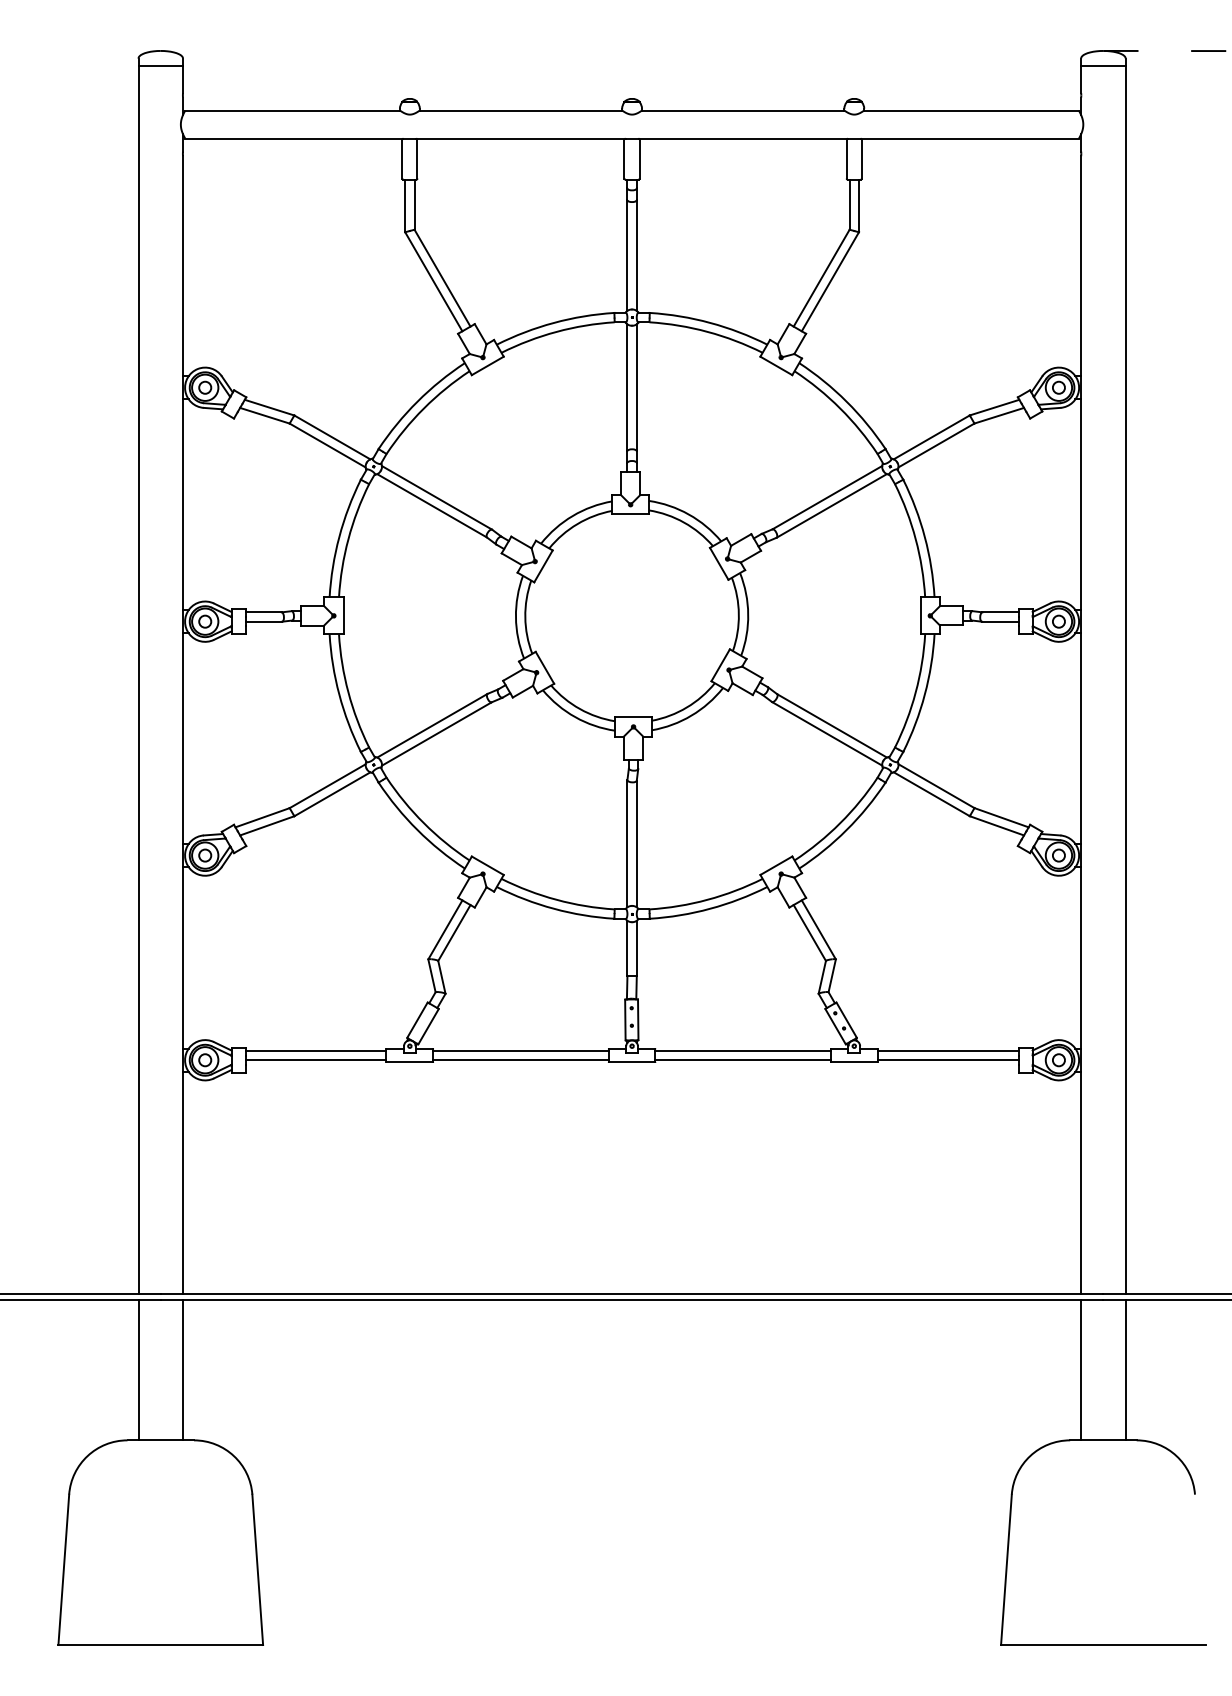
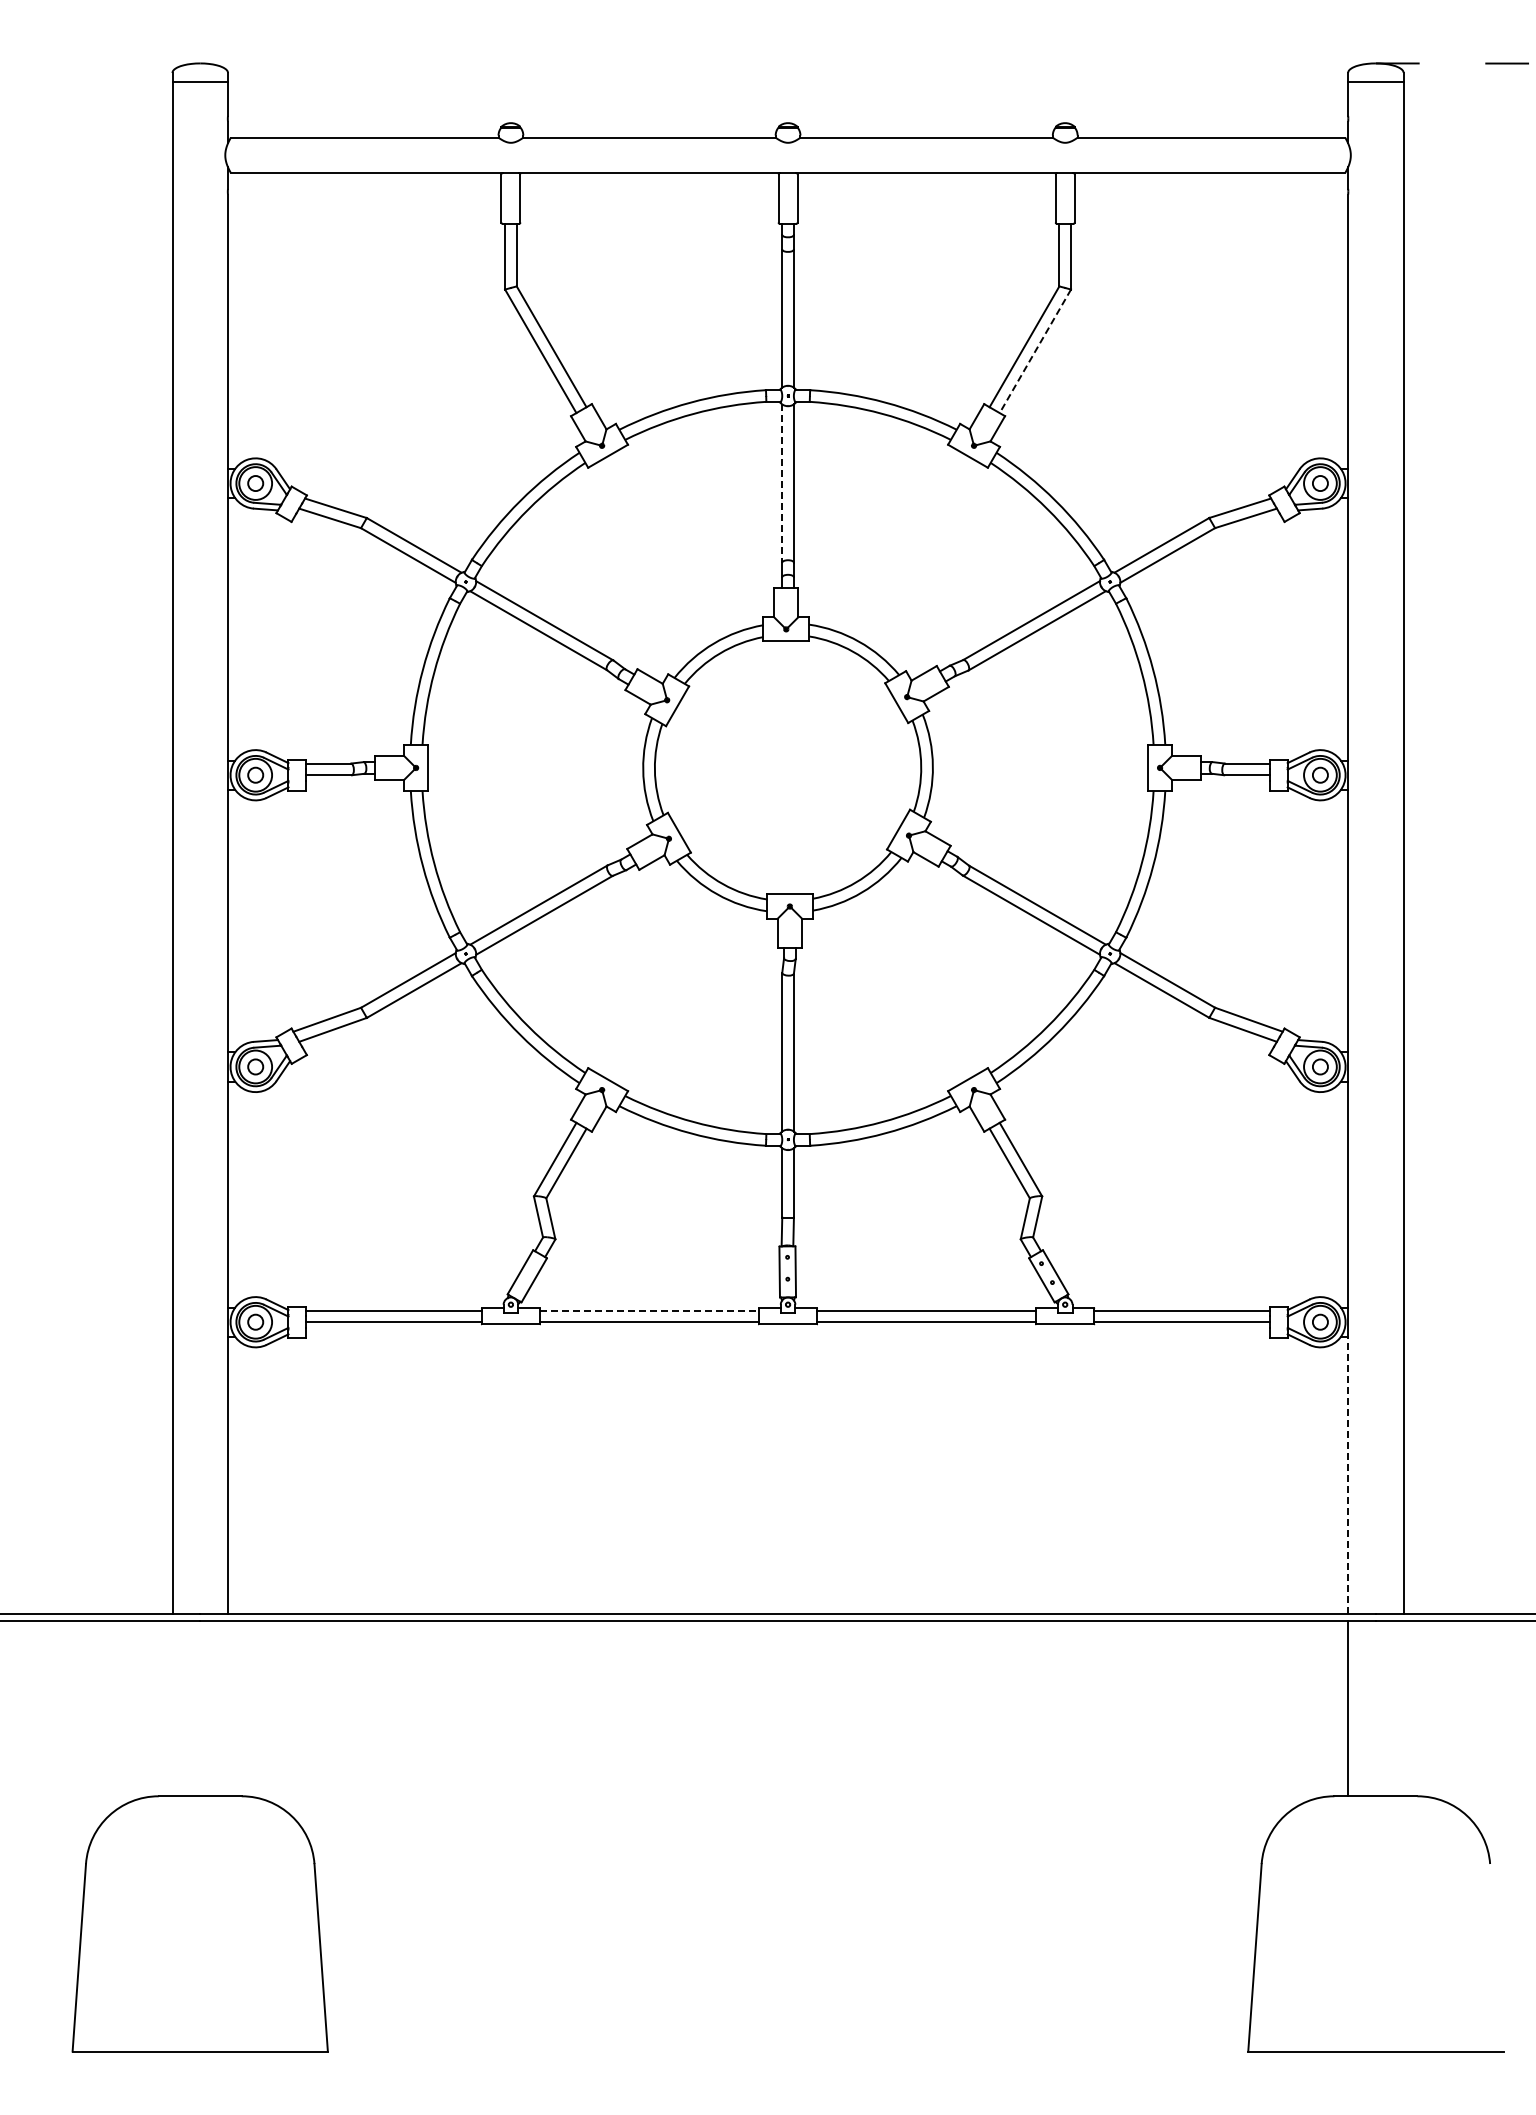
line: (830, 281) -> (1035, 351), solid -> dashed
line: (627, 388) -> (782, 484), solid -> dashed
line: (521, 1050) -> (650, 1310), solid -> dashed
line: (1081, 1183) -> (1348, 1475), solid -> dashed
line: (138, 1369) -> (172, 1708), removed
line: (183, 1369) -> (228, 1708), removed
line: (1125, 1369) -> (1403, 1708), removed

